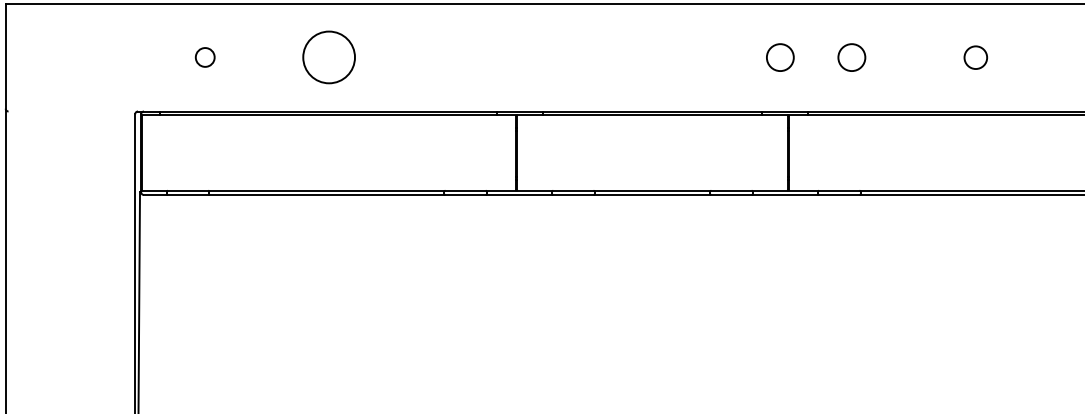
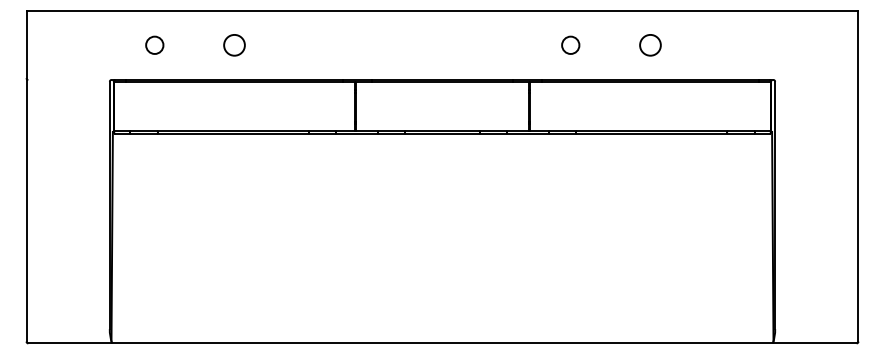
circle: (204, 56) -> (154, 44), size x1.43
circle: (779, 56) -> (524, 44), removed
circle: (329, 57) -> (234, 45), size x0.62
circle: (975, 57) -> (650, 45), size x1.43

